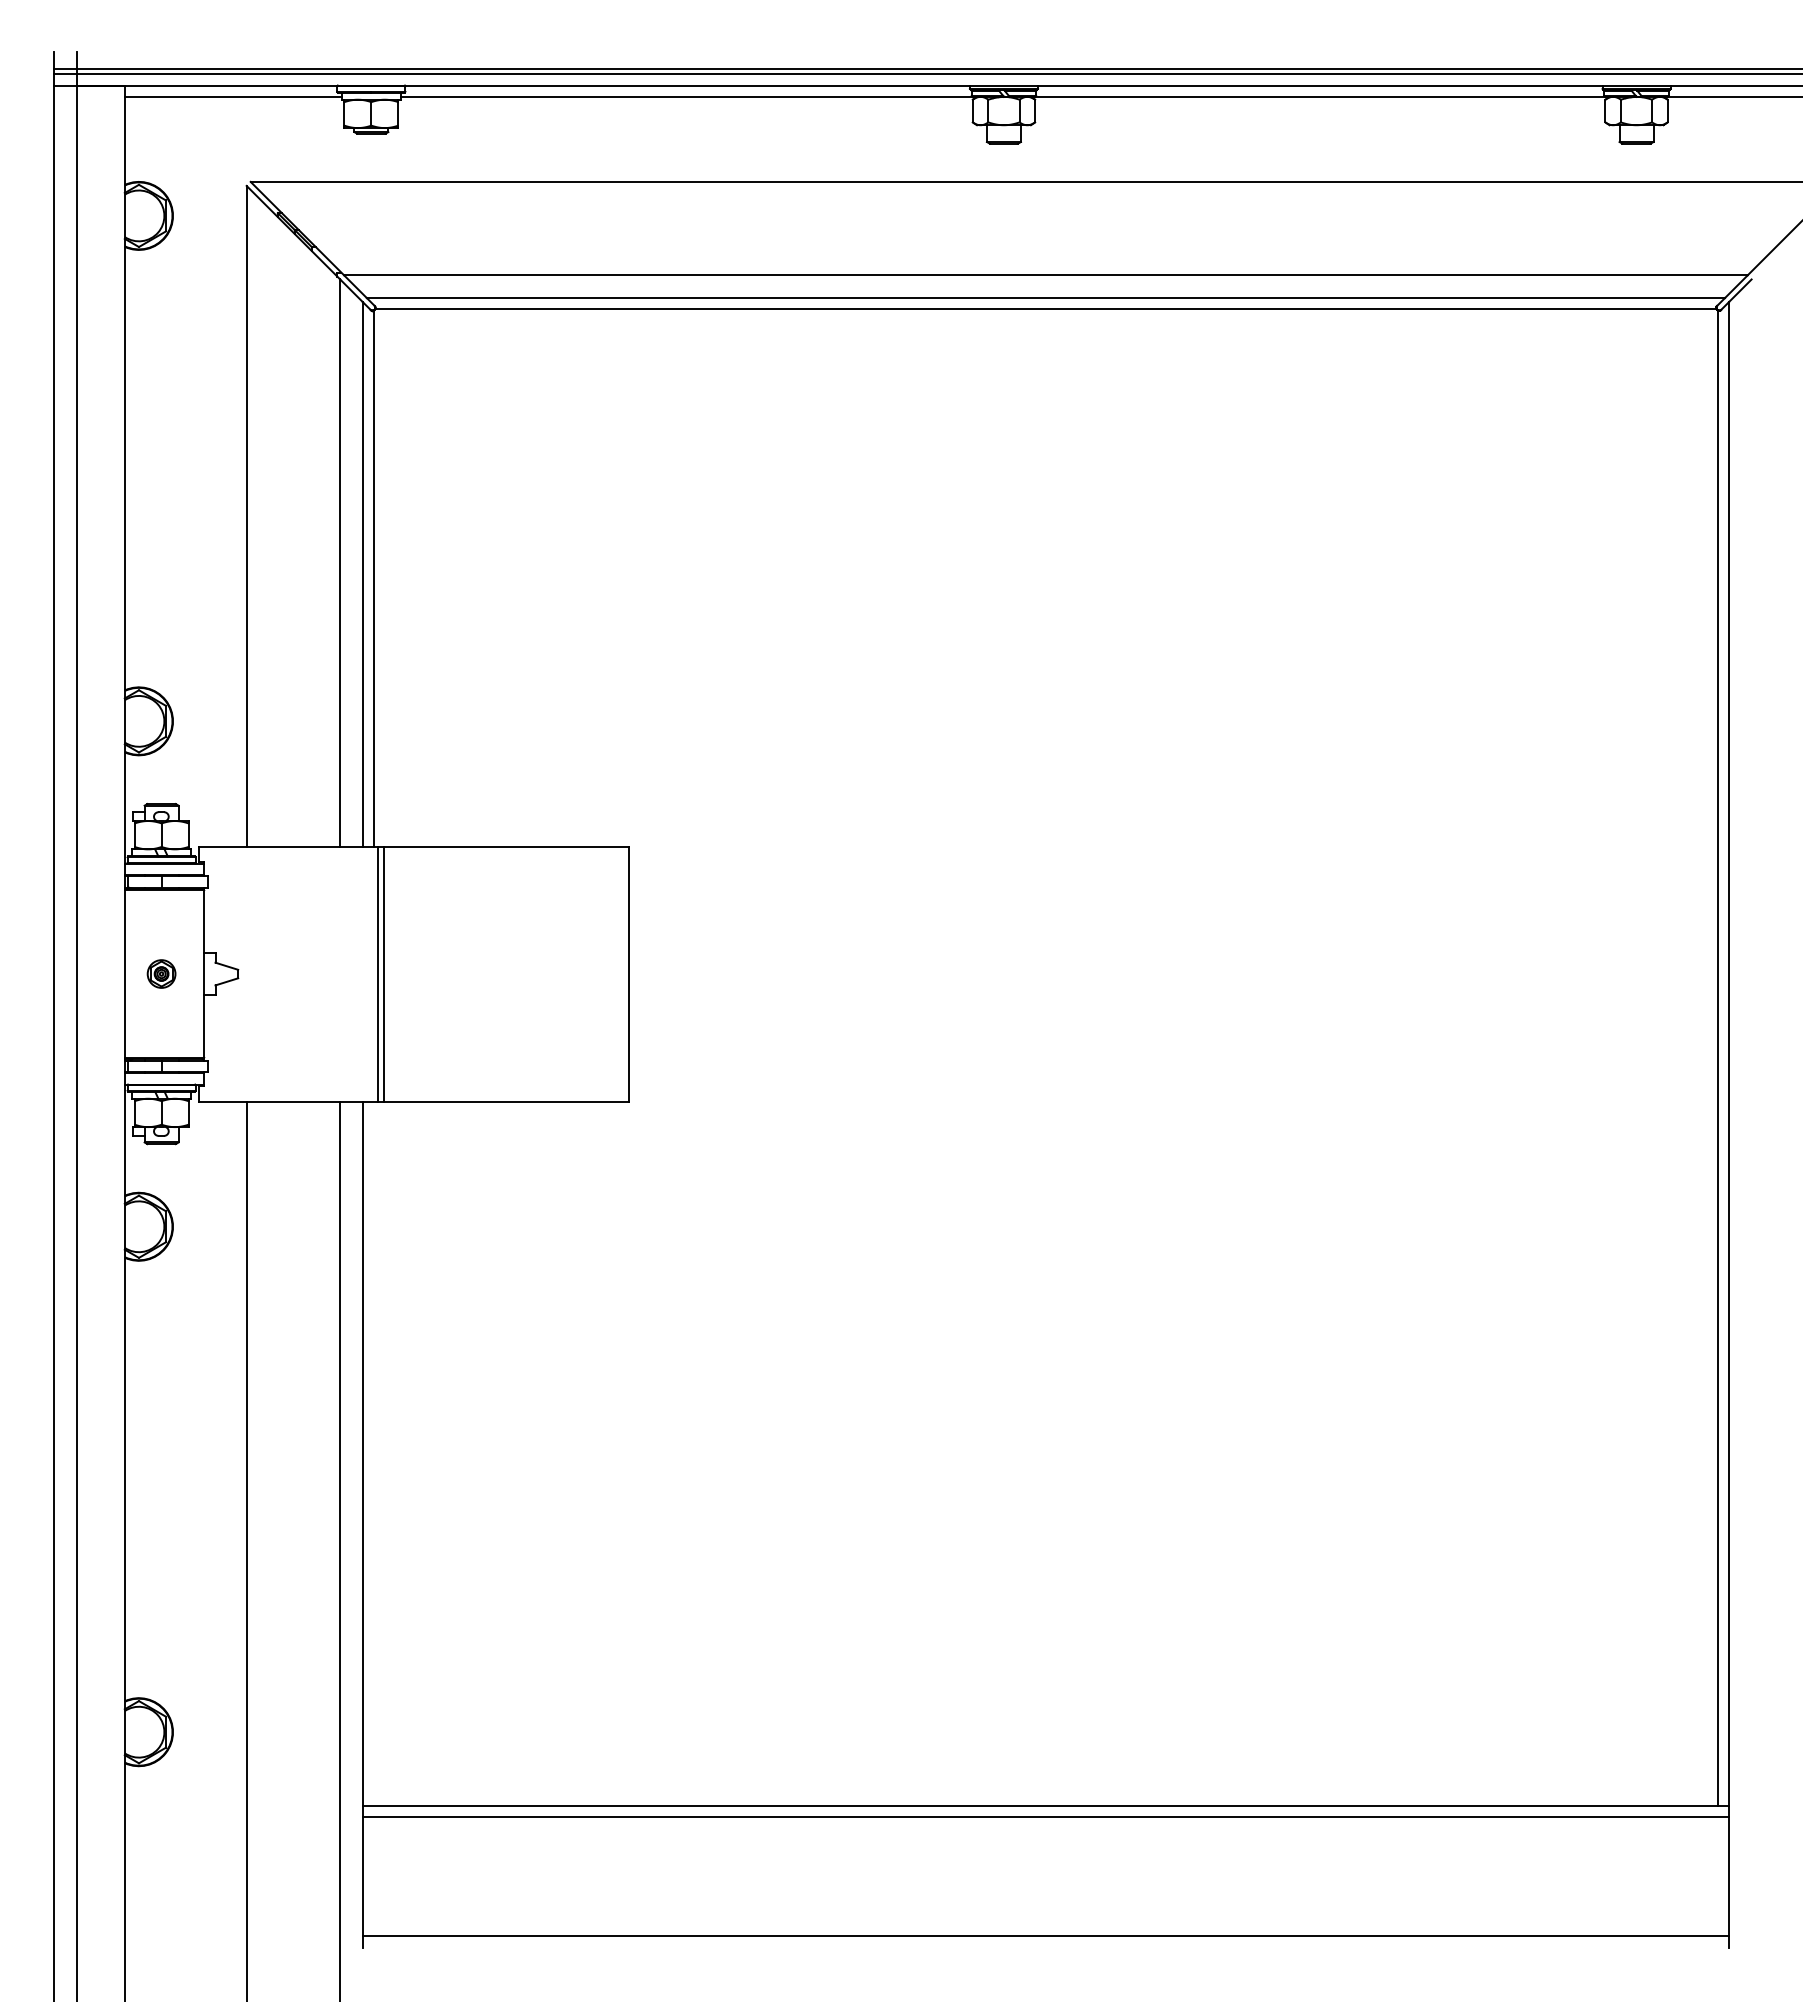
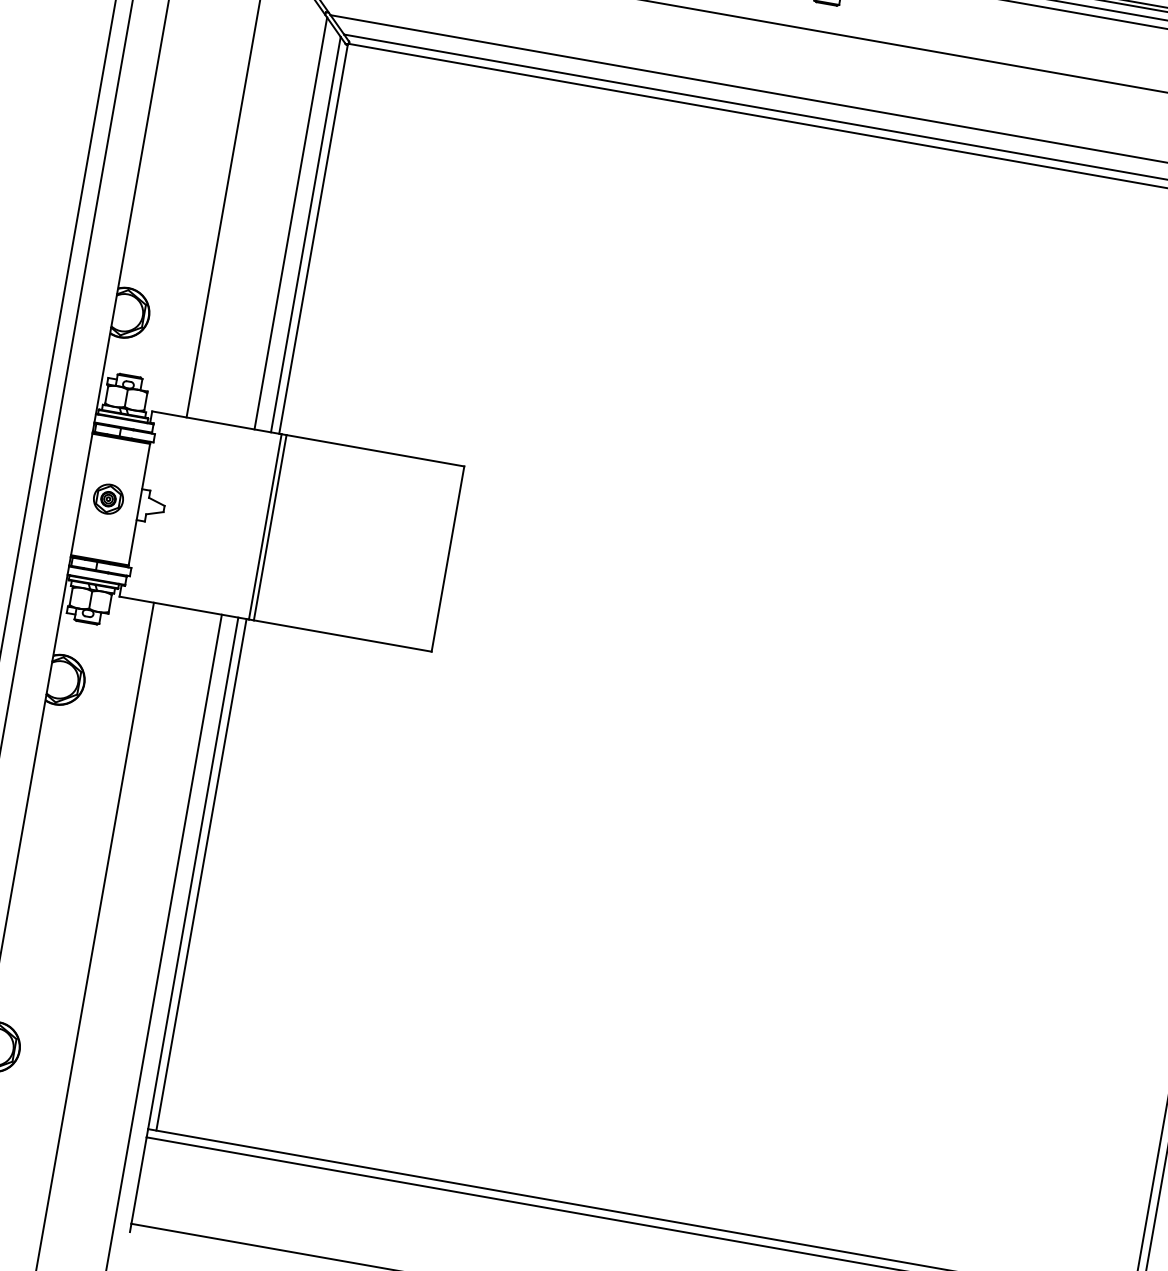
part: (161, 973) -> (108, 498), size x1.43
line: (374, 1453) -> (201, 874), added

